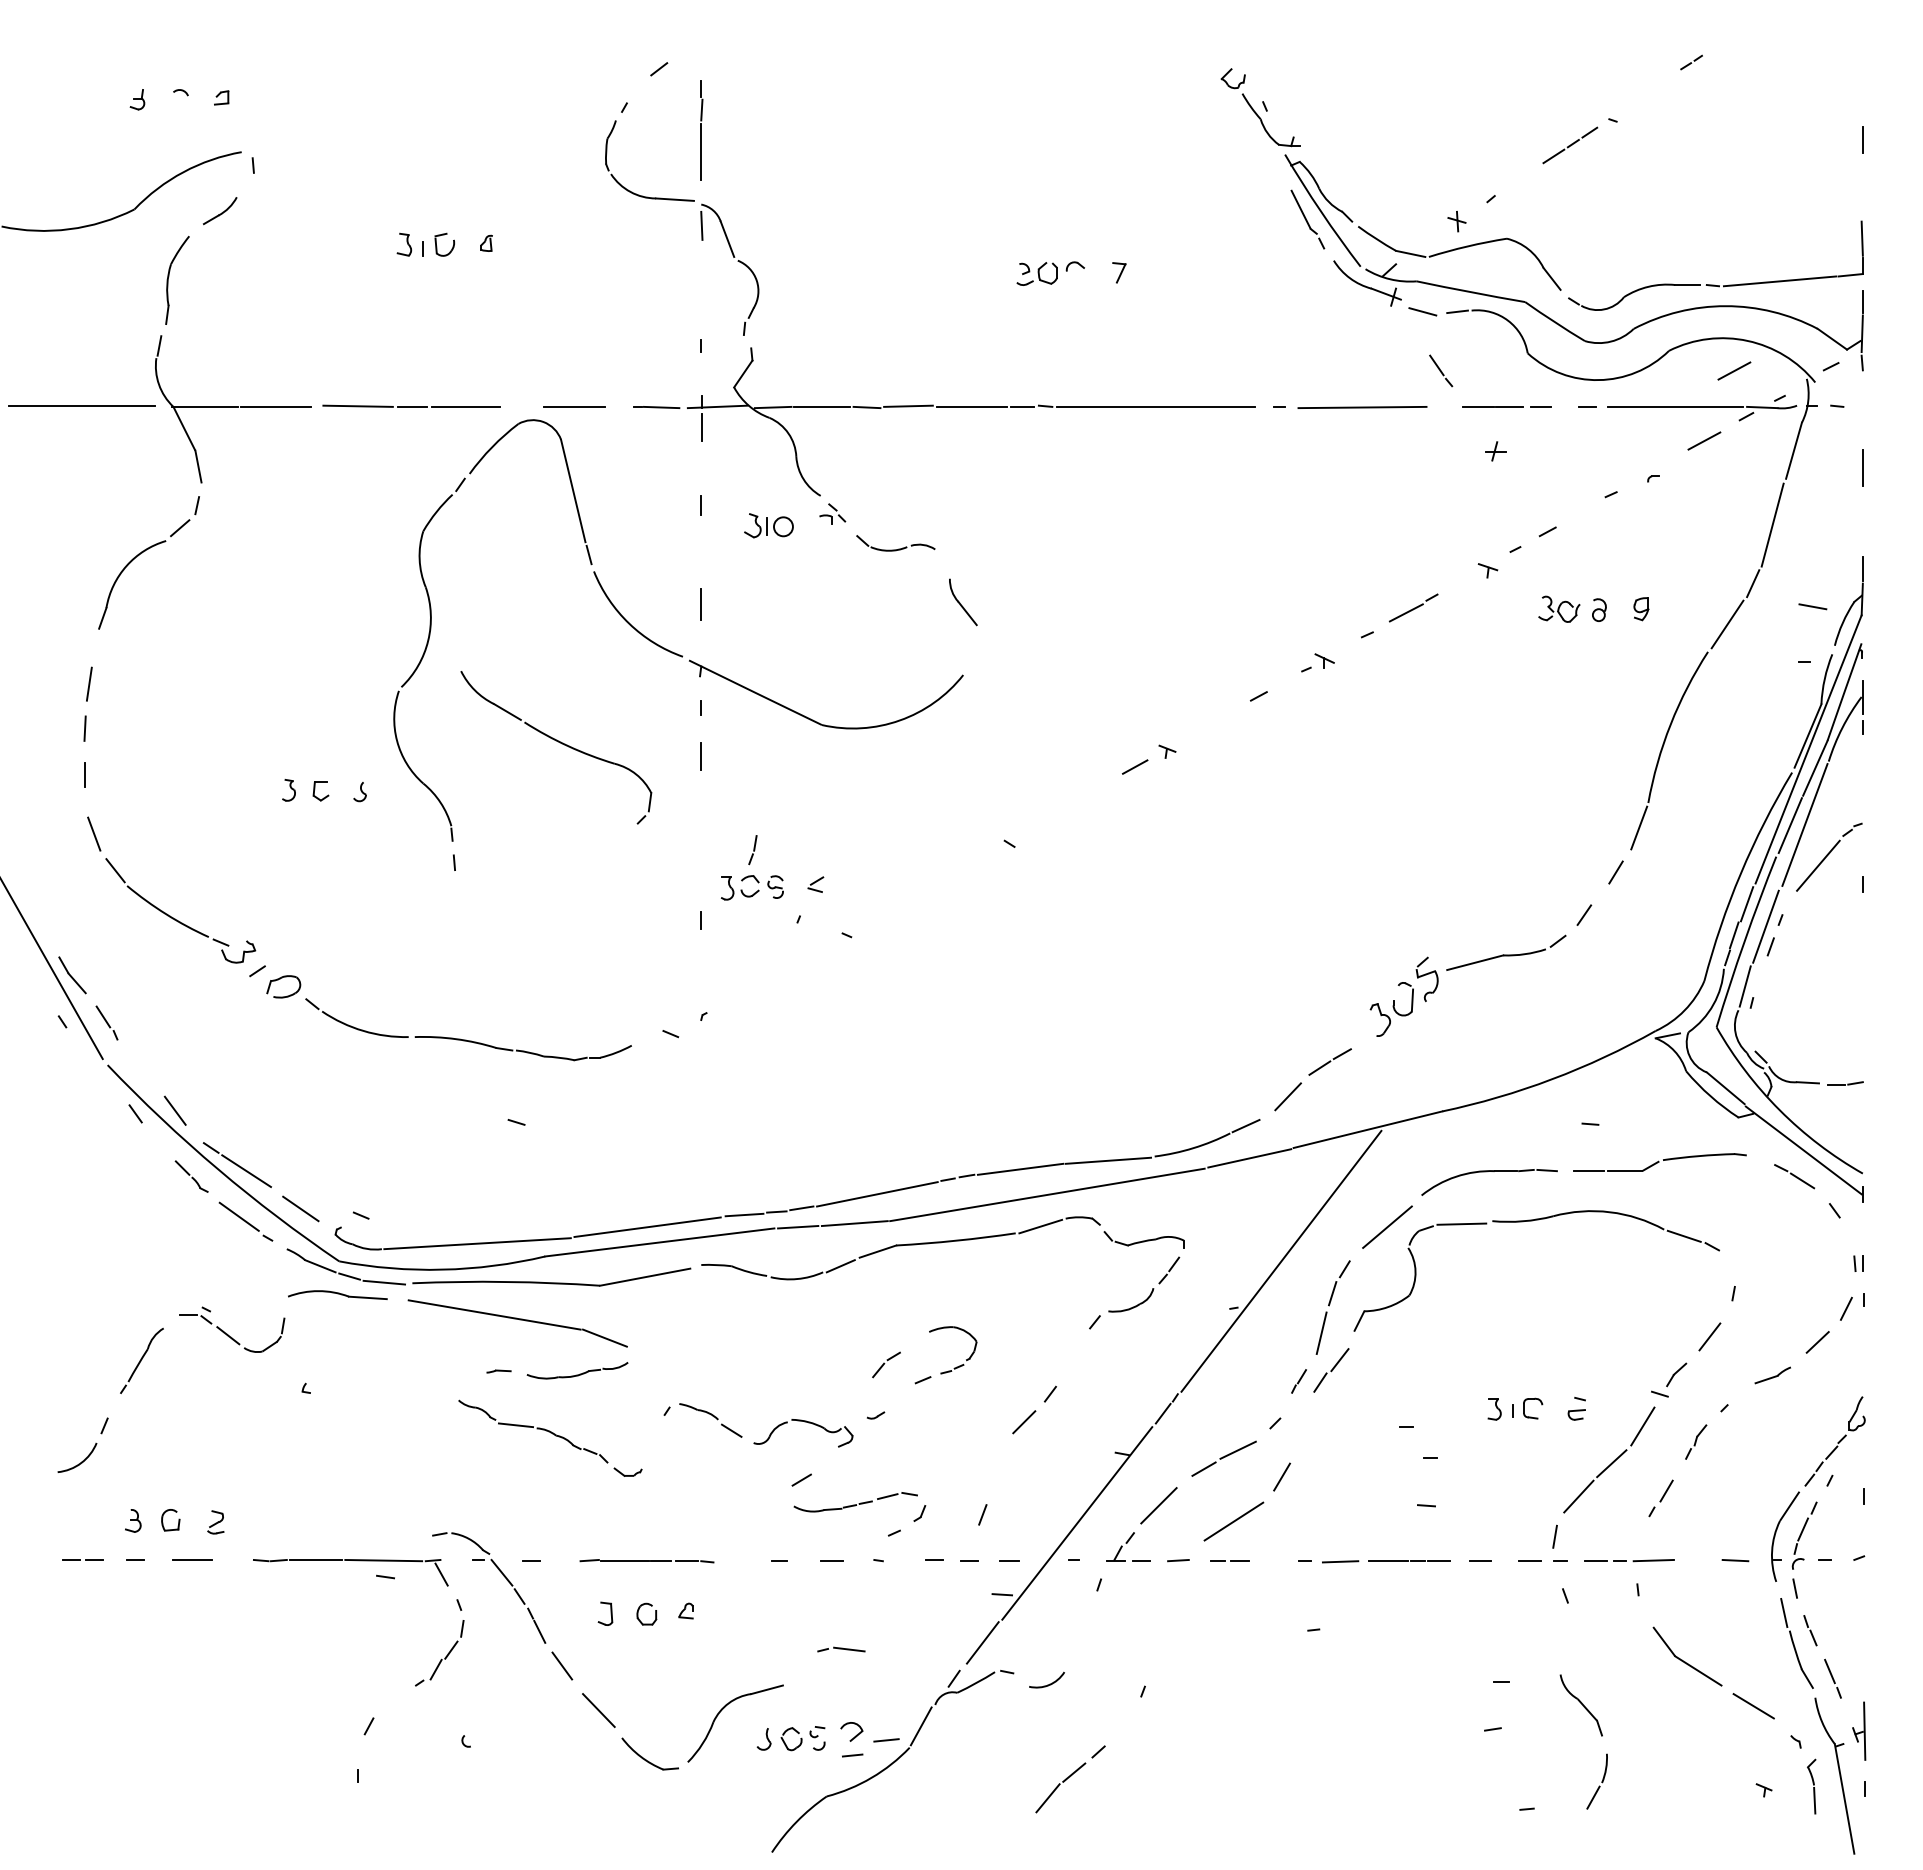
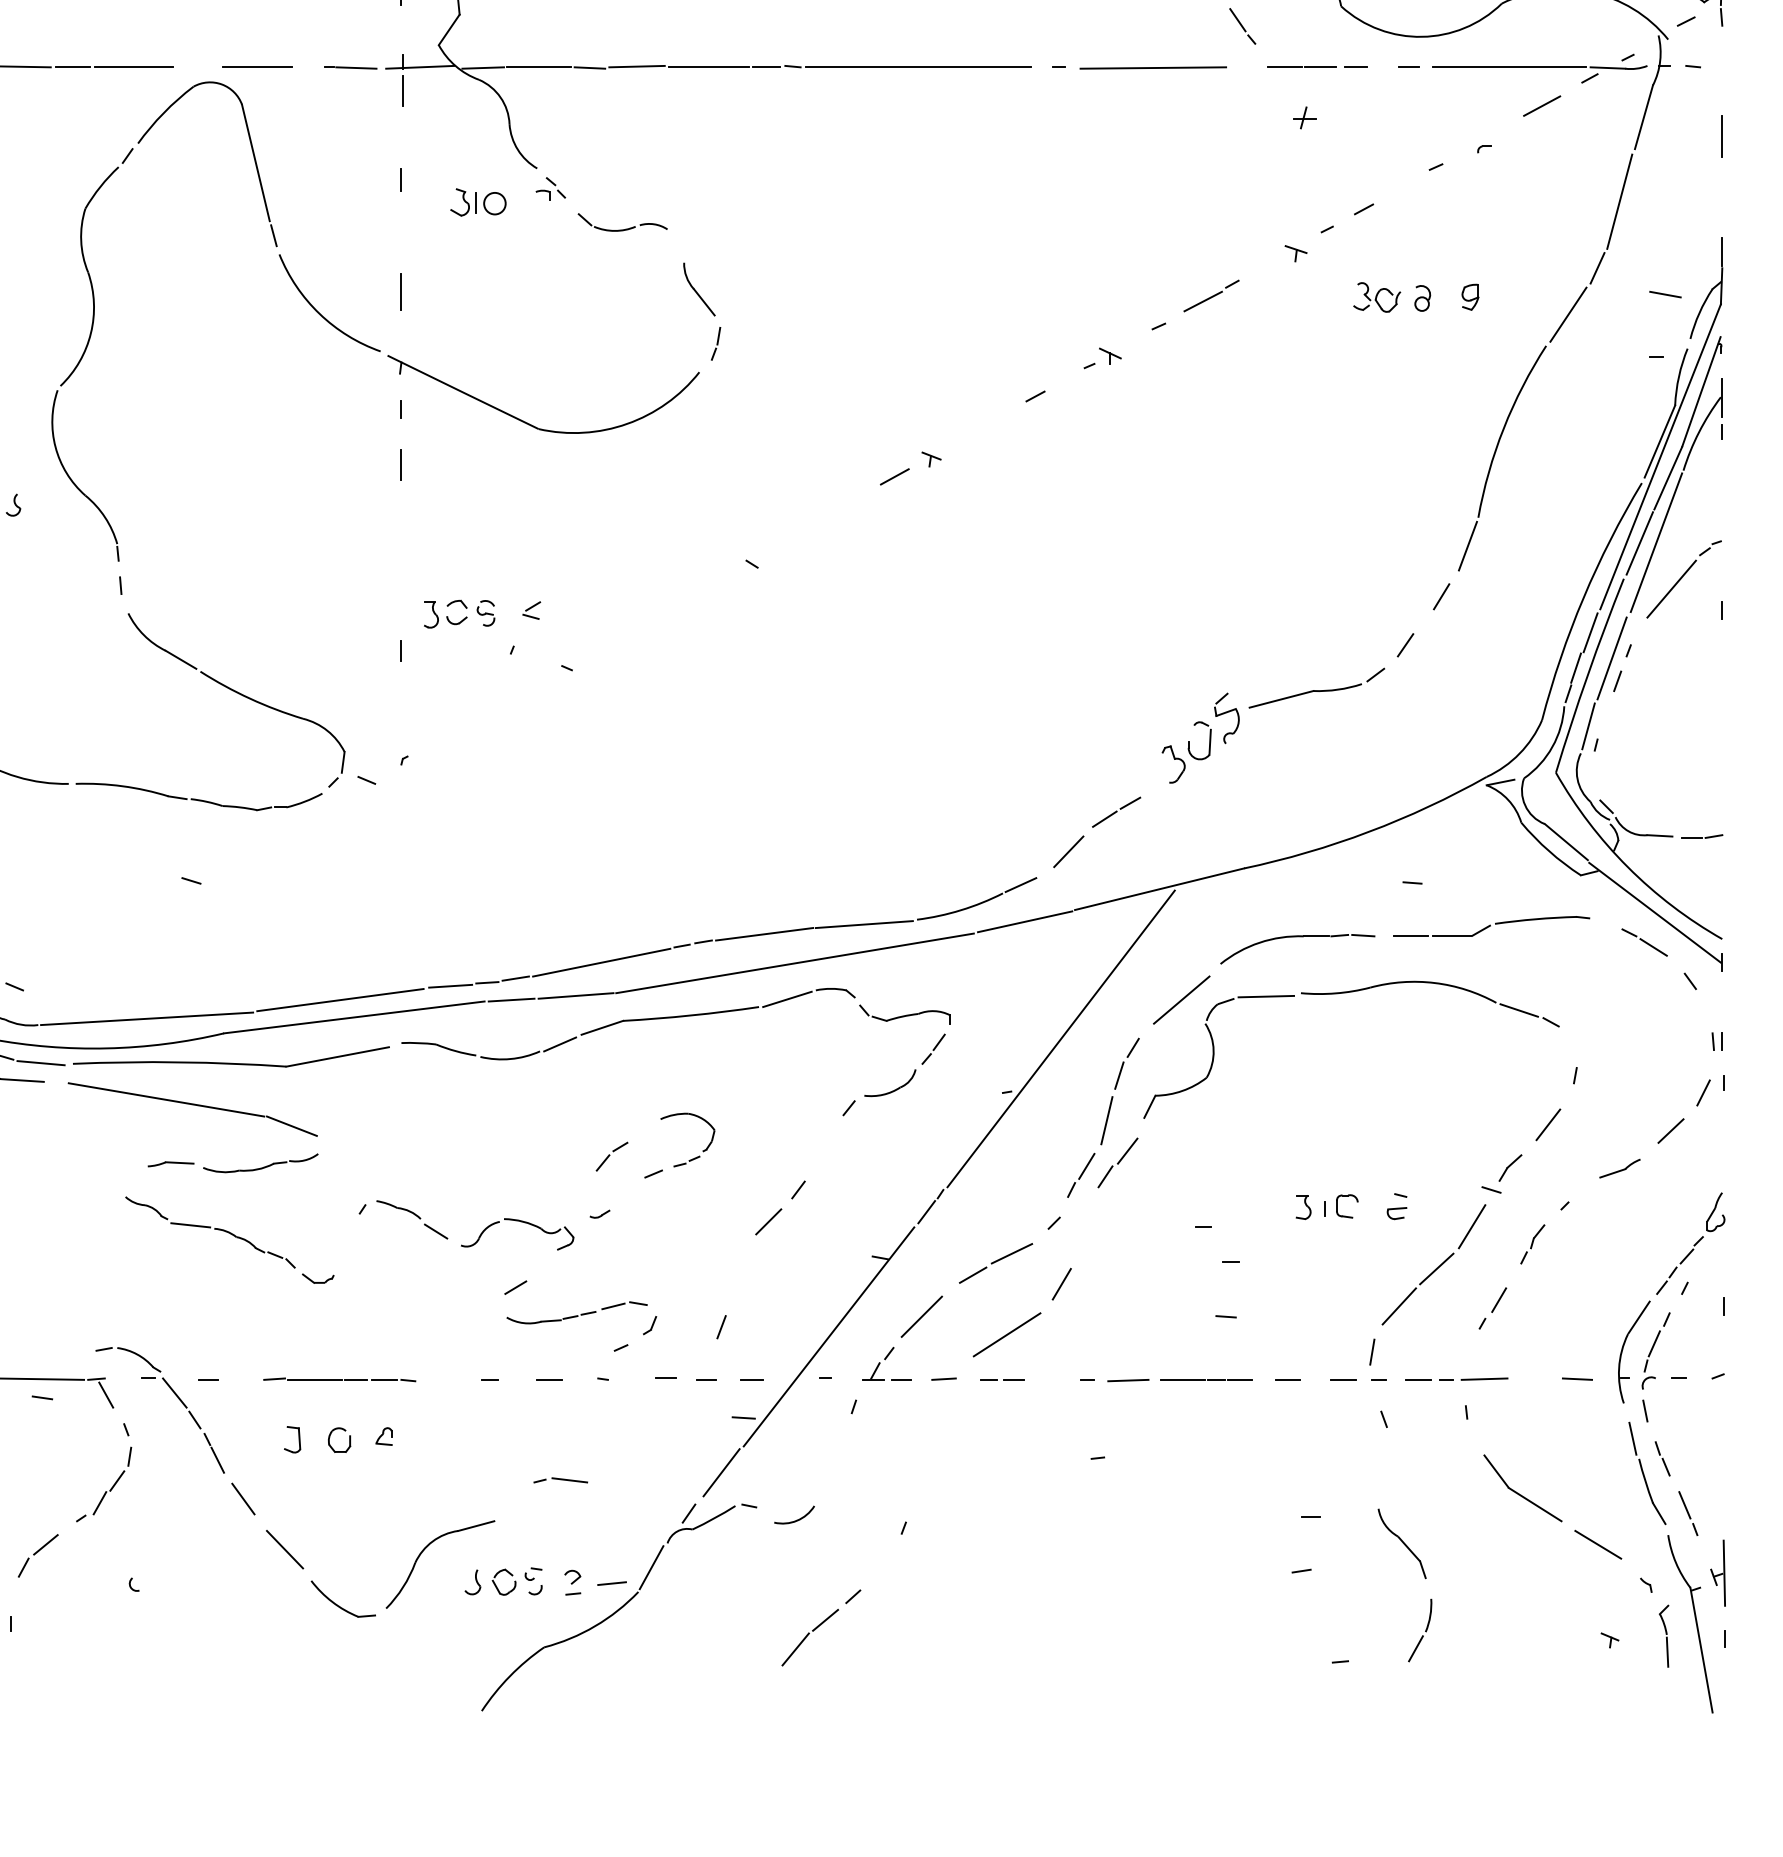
line: (1734, 370) -> (1576, 25), removed
part: (556, 747) -> (236, 700), moved
part: (752, 850) -> (715, 344), moved
part: (498, 1371) -> (170, 1164), size x1.67
part: (1298, 1381) -> (1080, 1175), size x1.67
line: (388, 1705) -> (45, 1543), added
part: (851, 1739) -> (572, 1582), size x0.62

